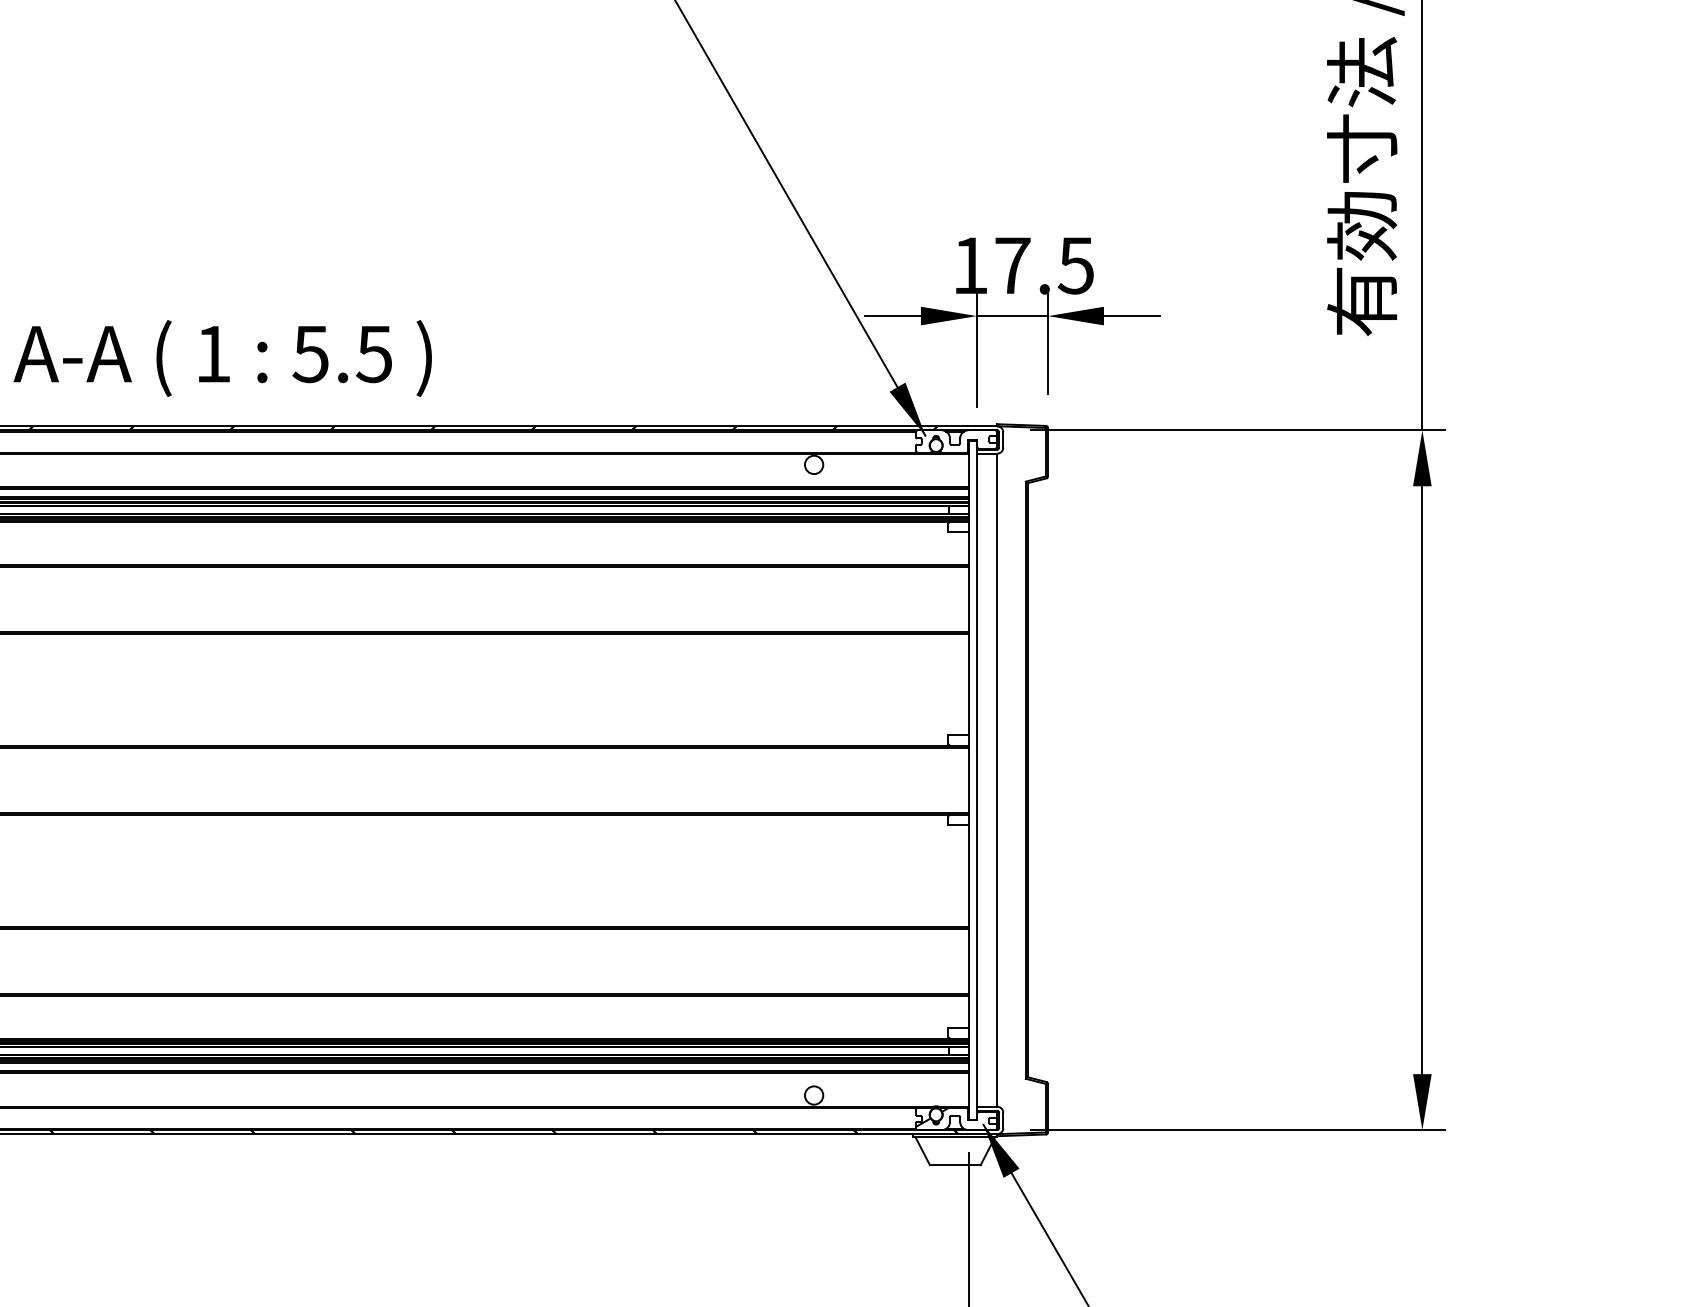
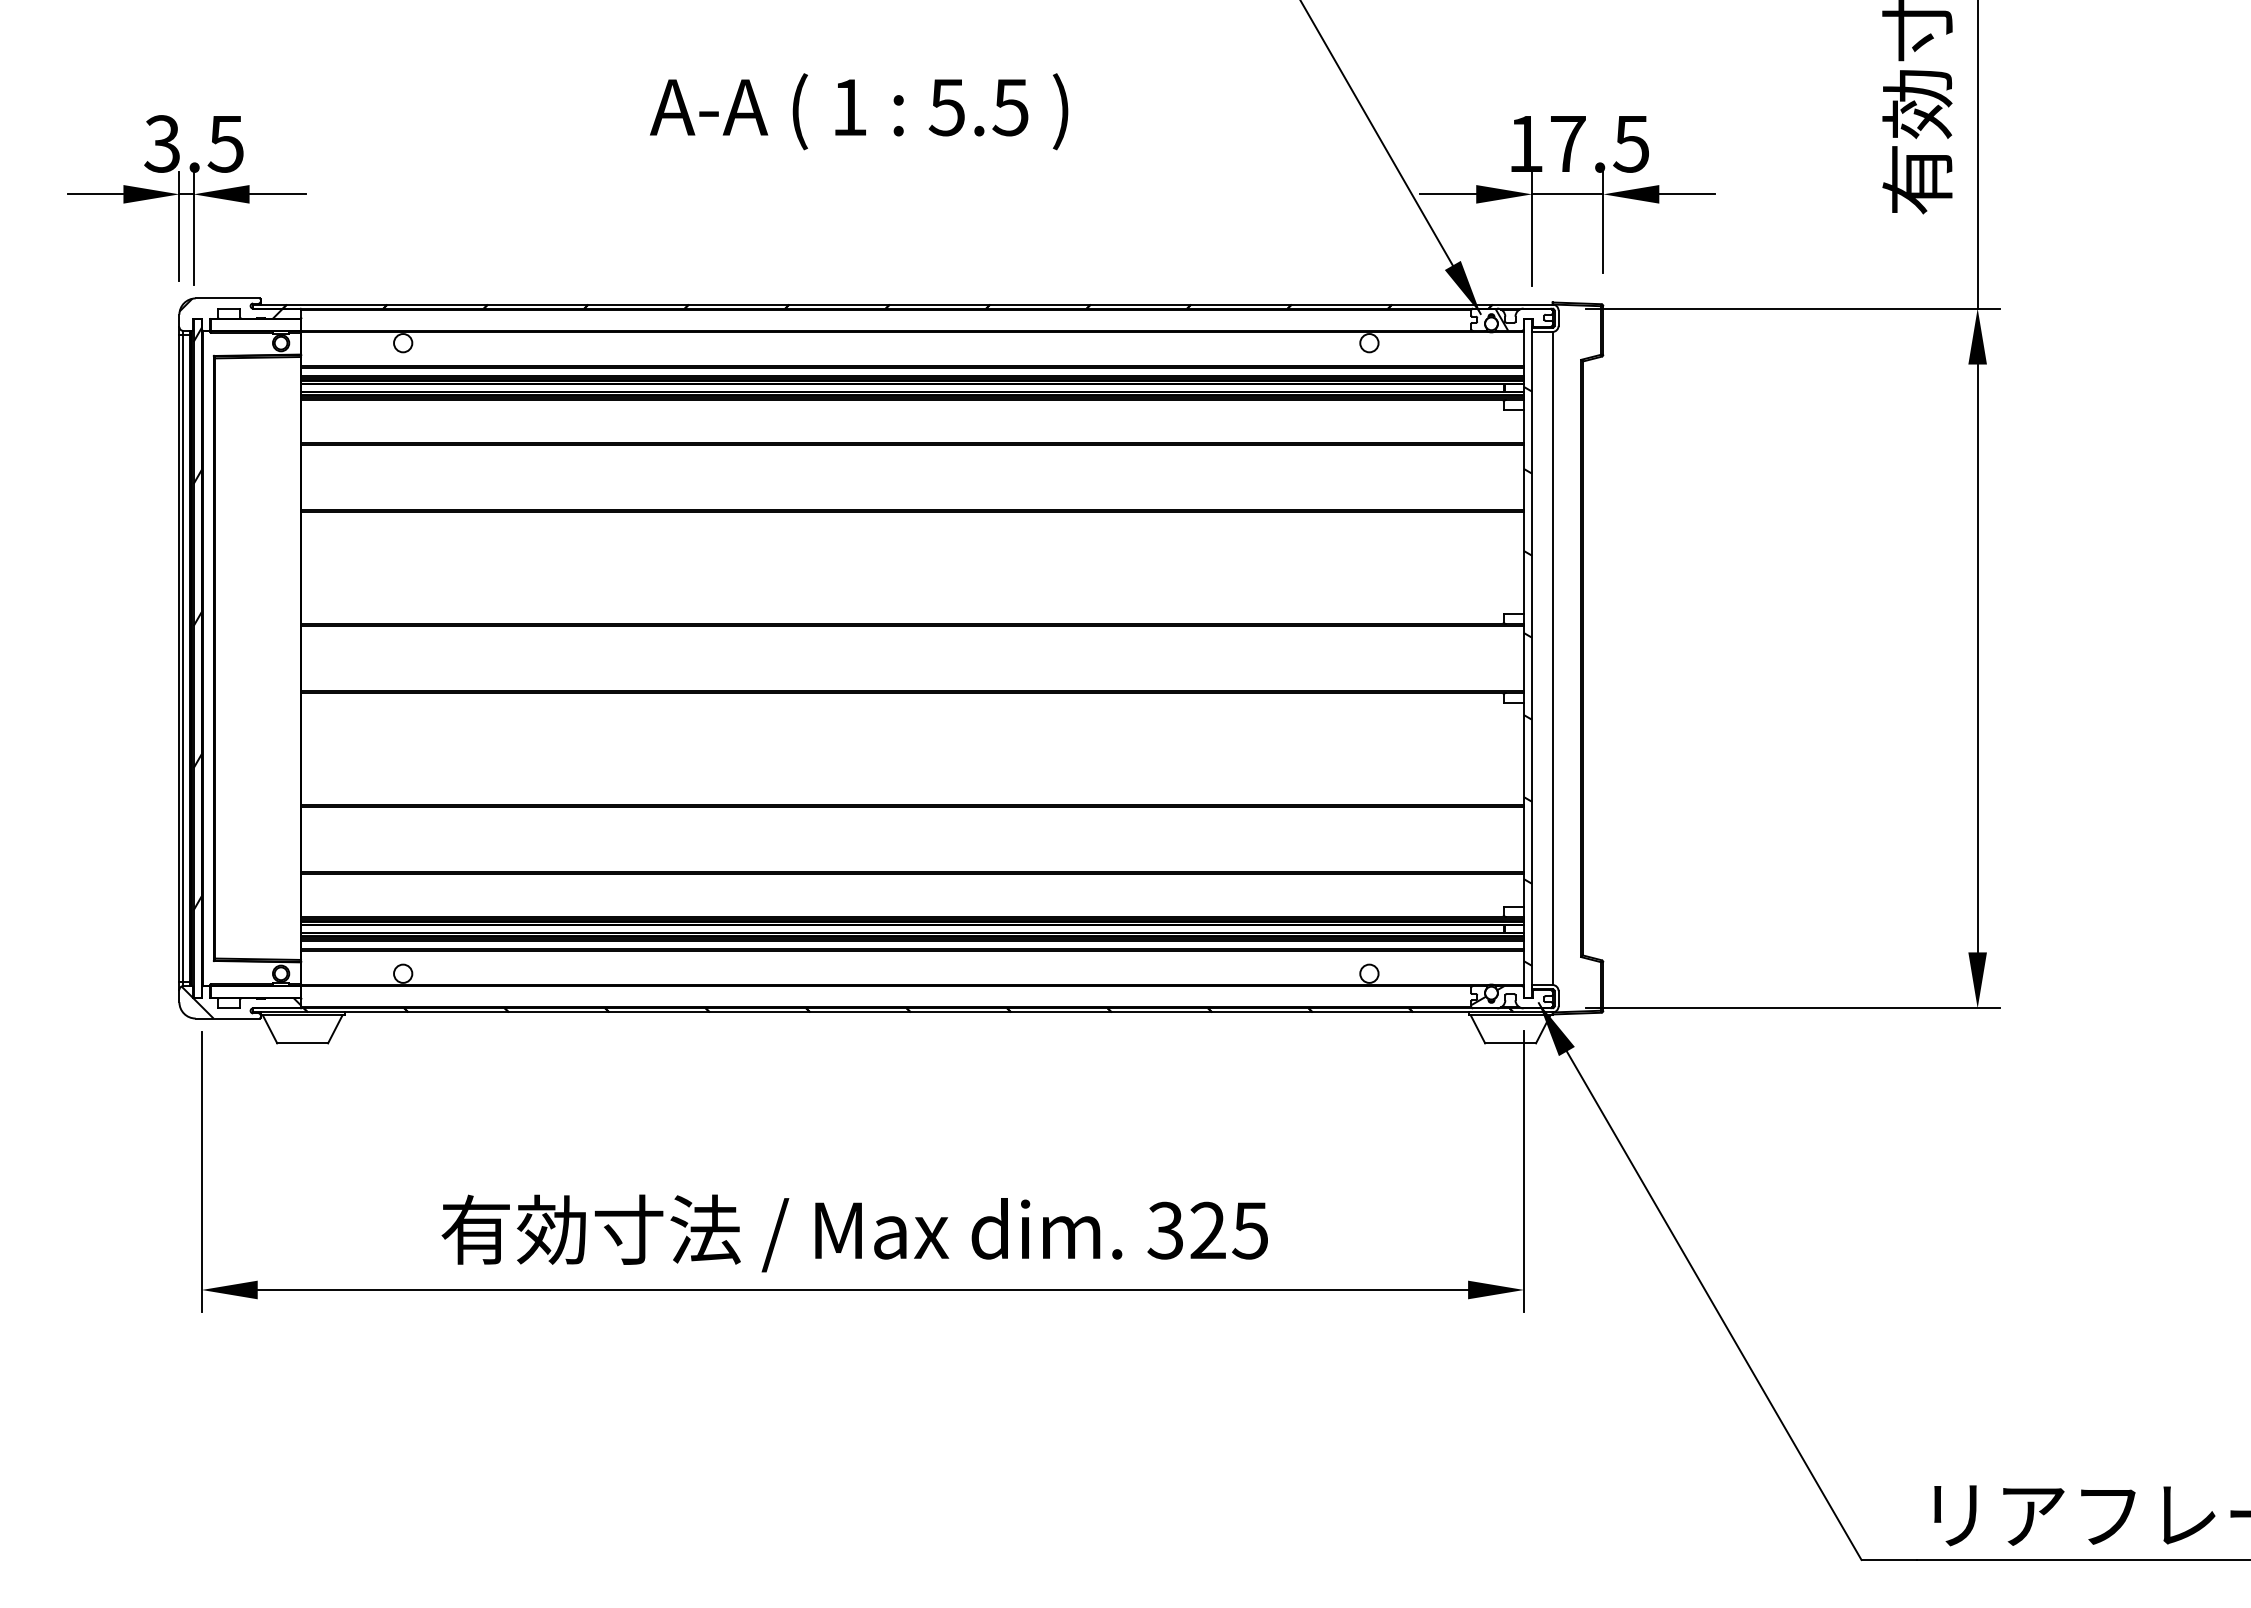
text: (223, 358) -> (859, 111), moved
hatch: (946, 441) -> (1501, 319), added
hatch: (973, 797) -> (1528, 675), added

